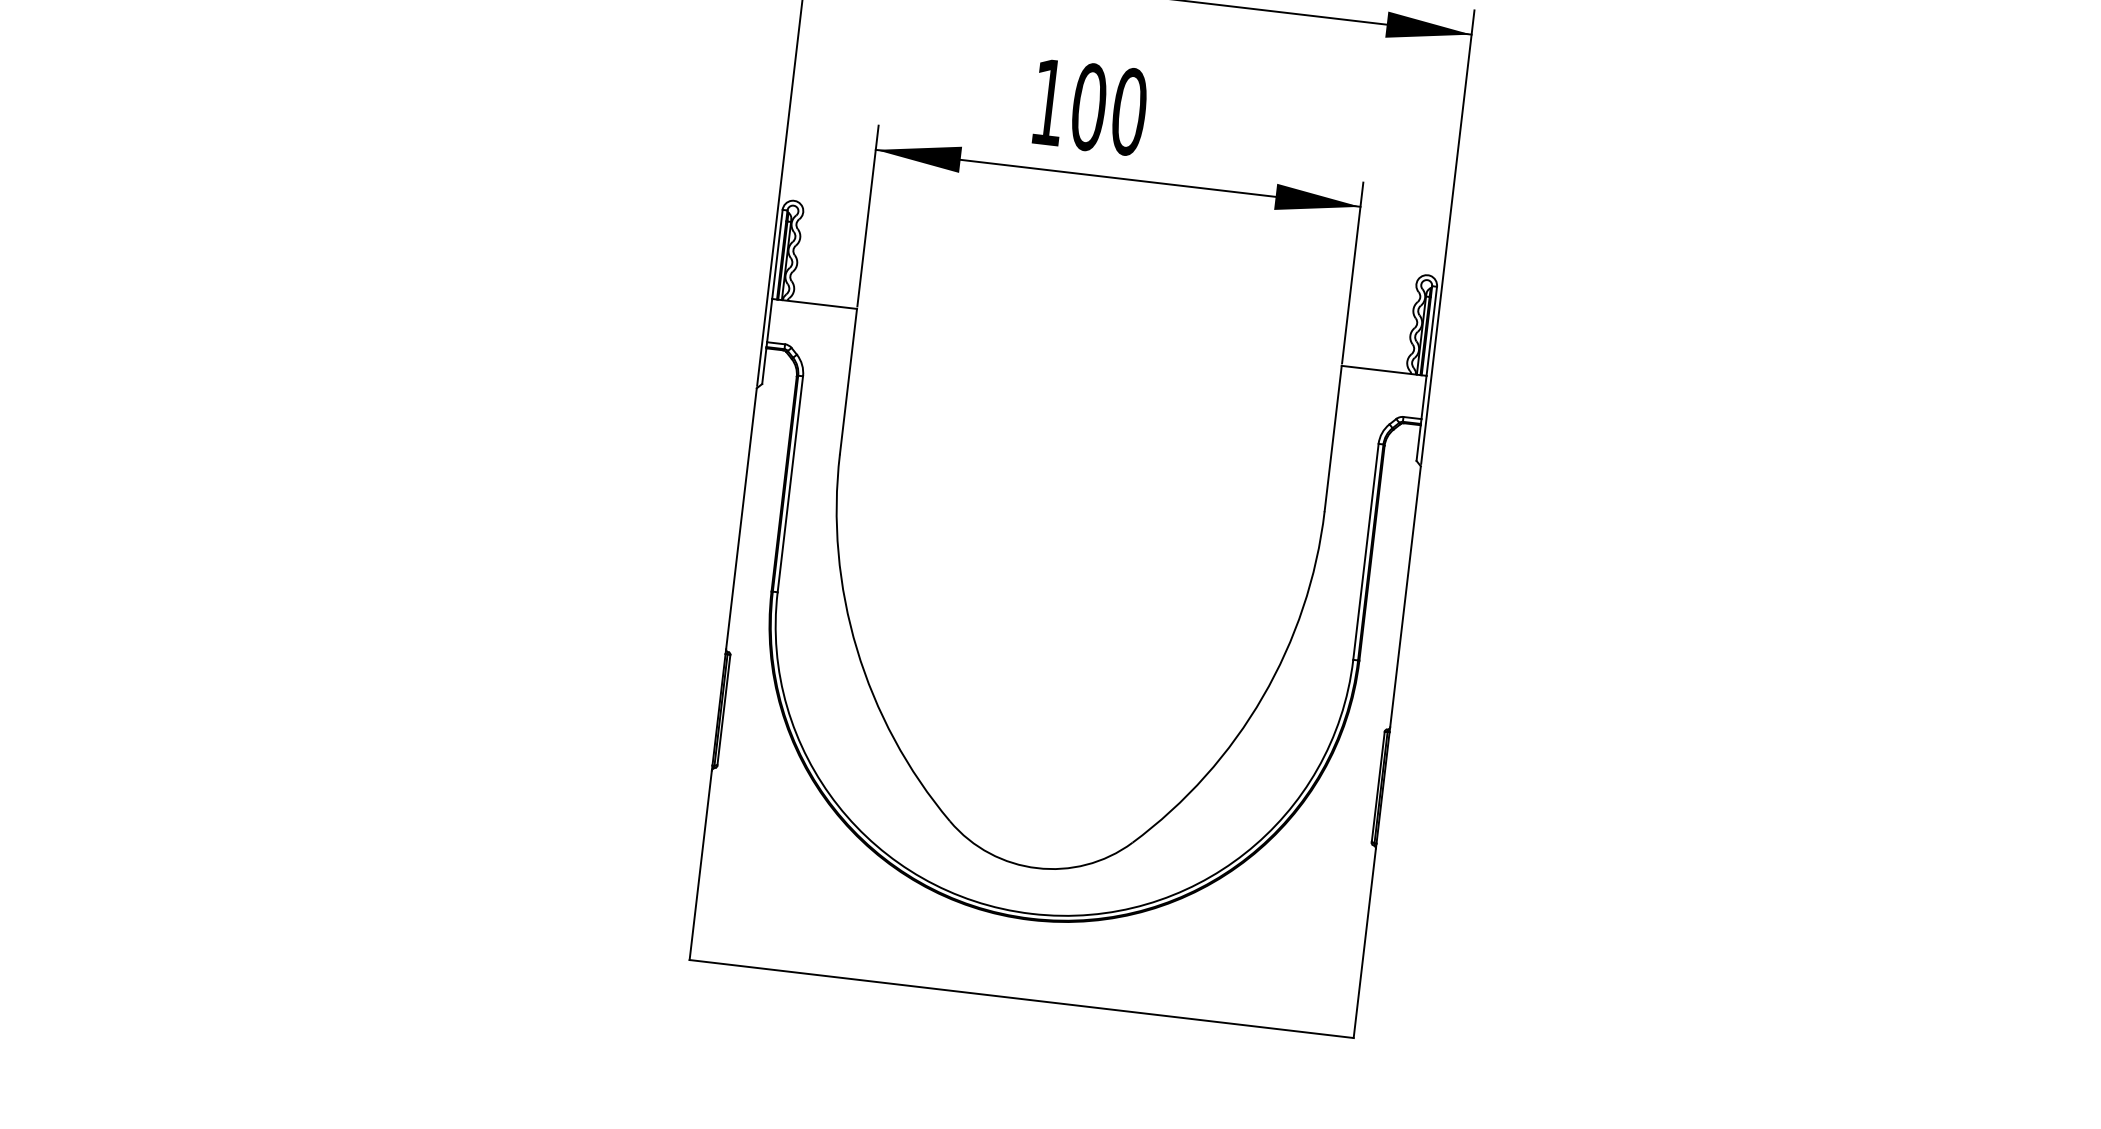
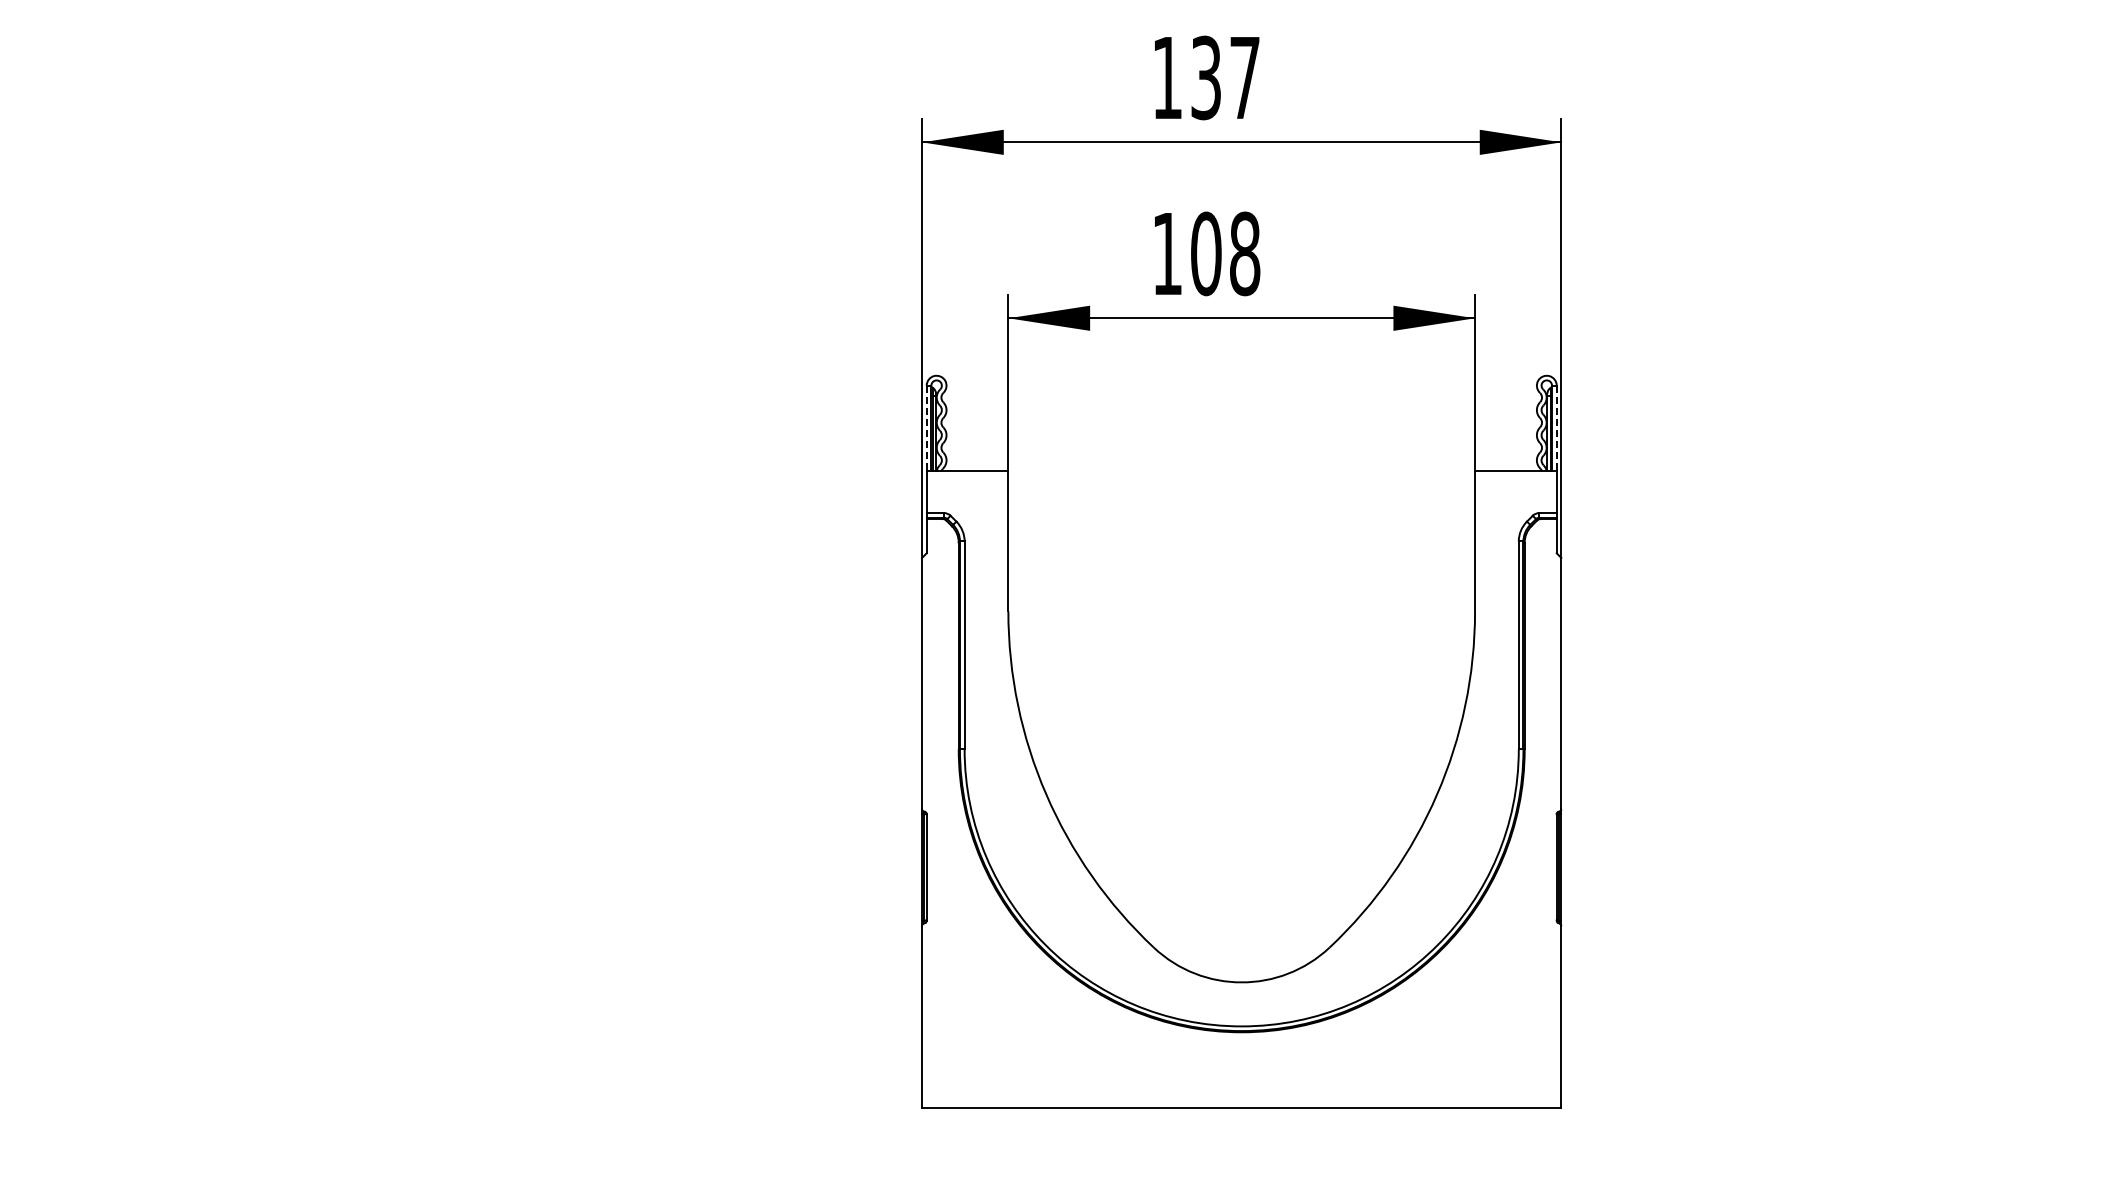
text: (1128, 111) -> (1244, 253), 100 -> 108
line: (777, 254) -> (926, 428), solid -> dashed
line: (1431, 331) -> (1556, 428), solid -> dashed

